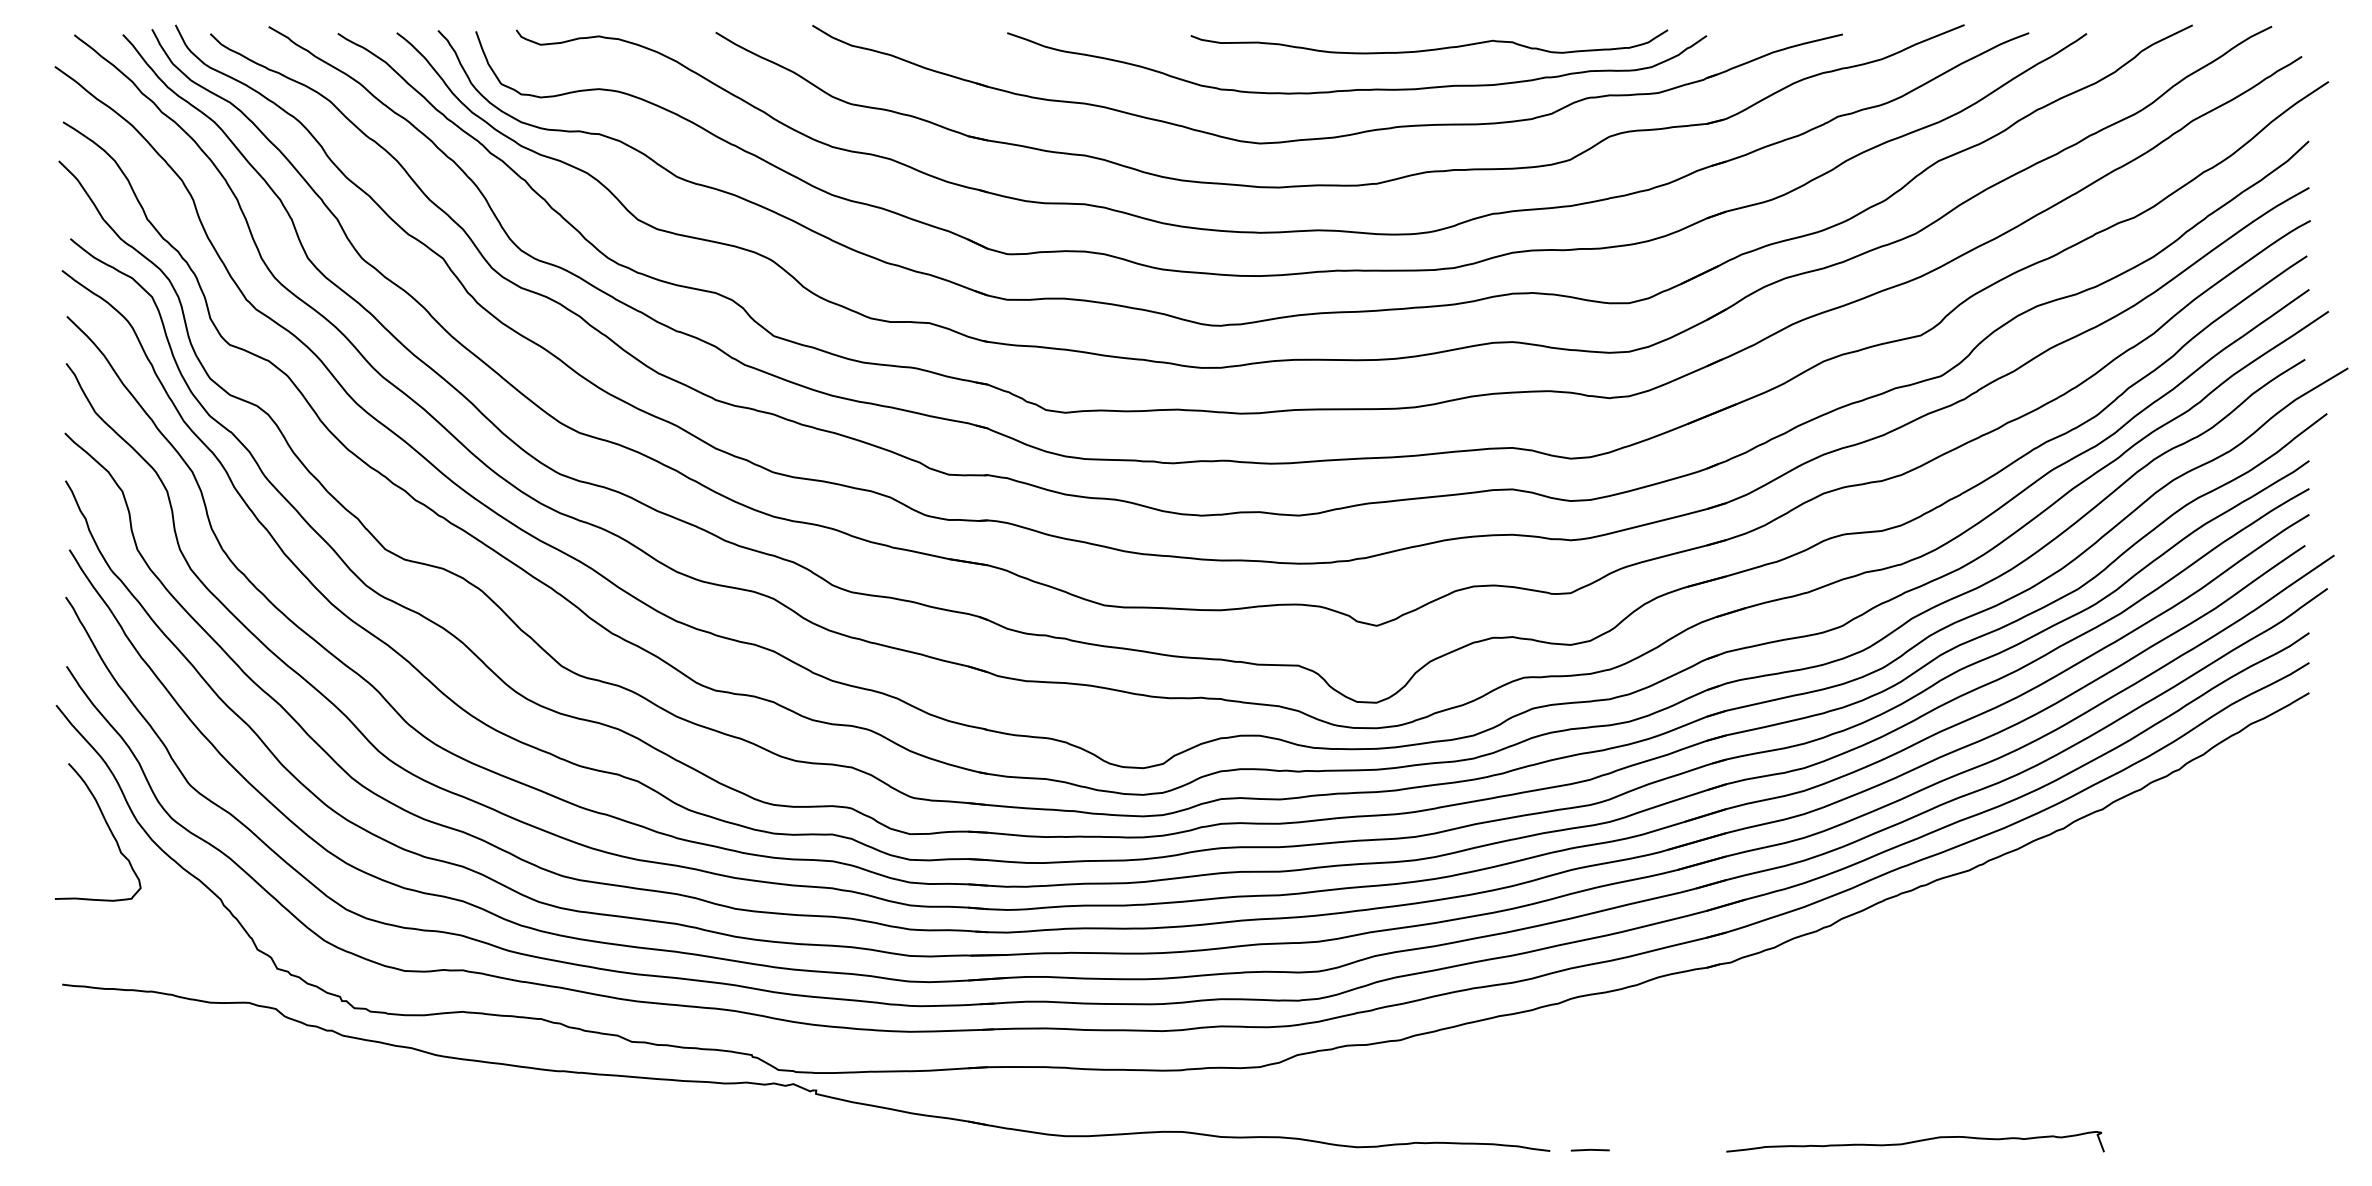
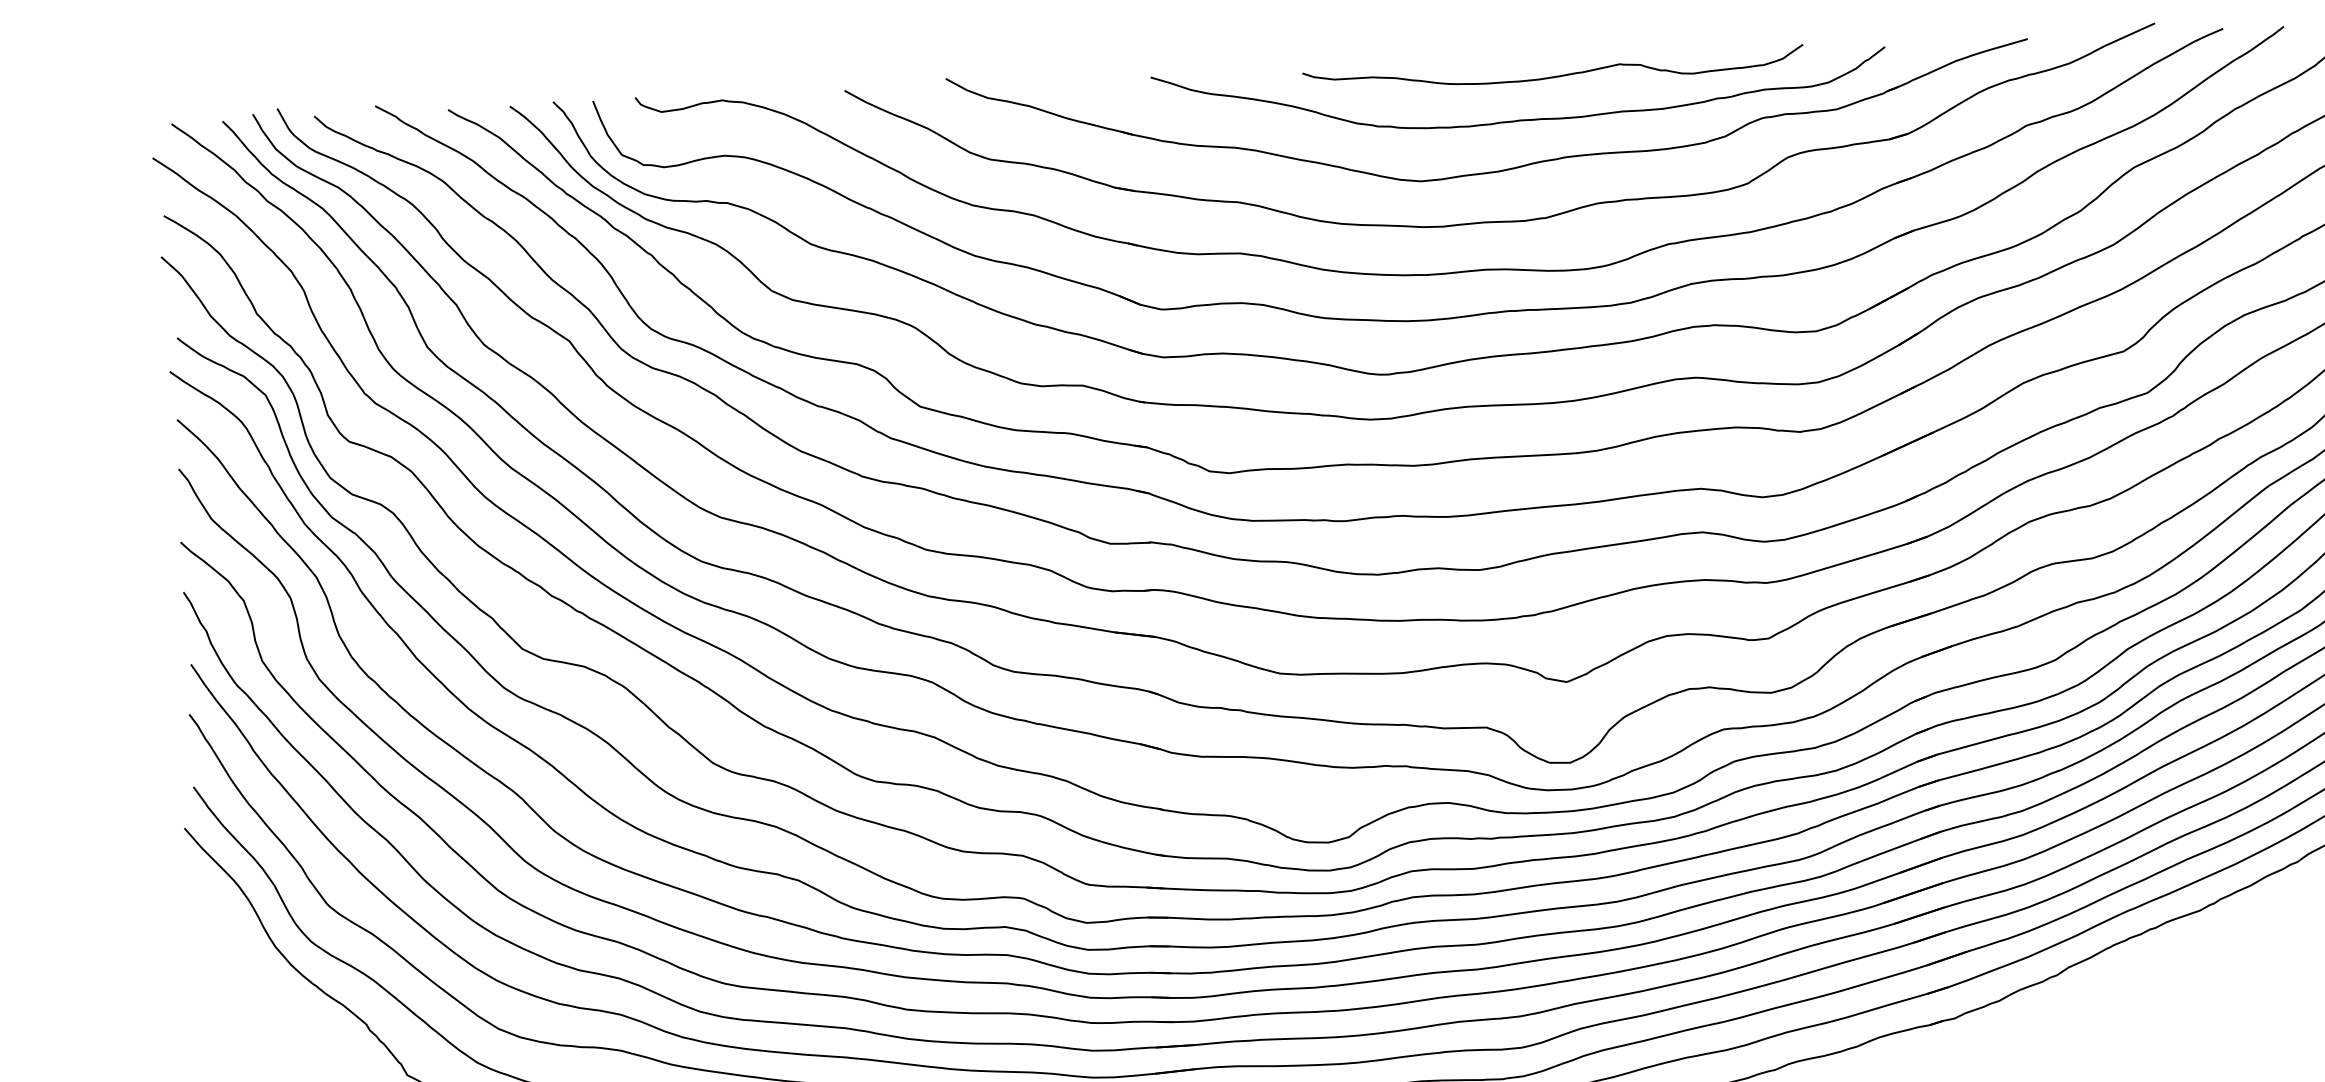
curve: (1429, 49) -> (1553, 76), moved
curve: (108, 828) -> (245, 955), removed

